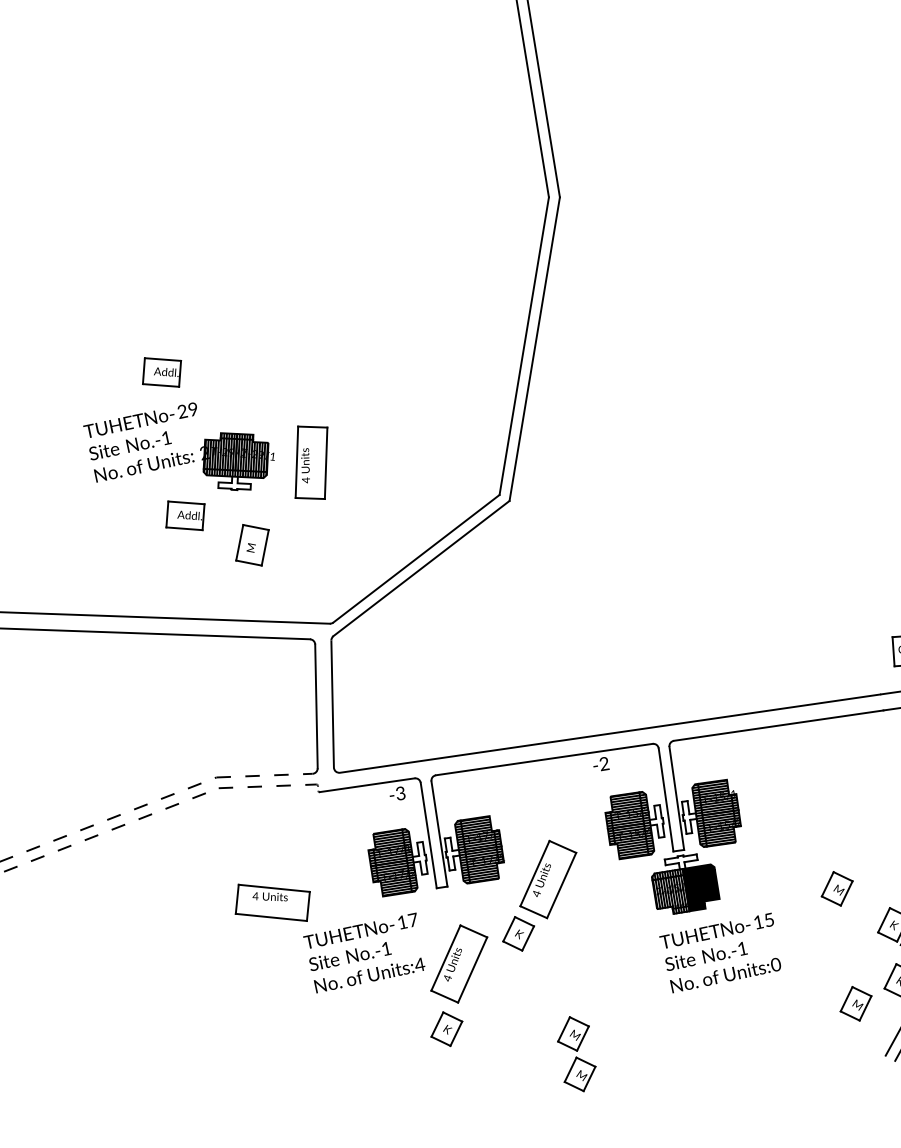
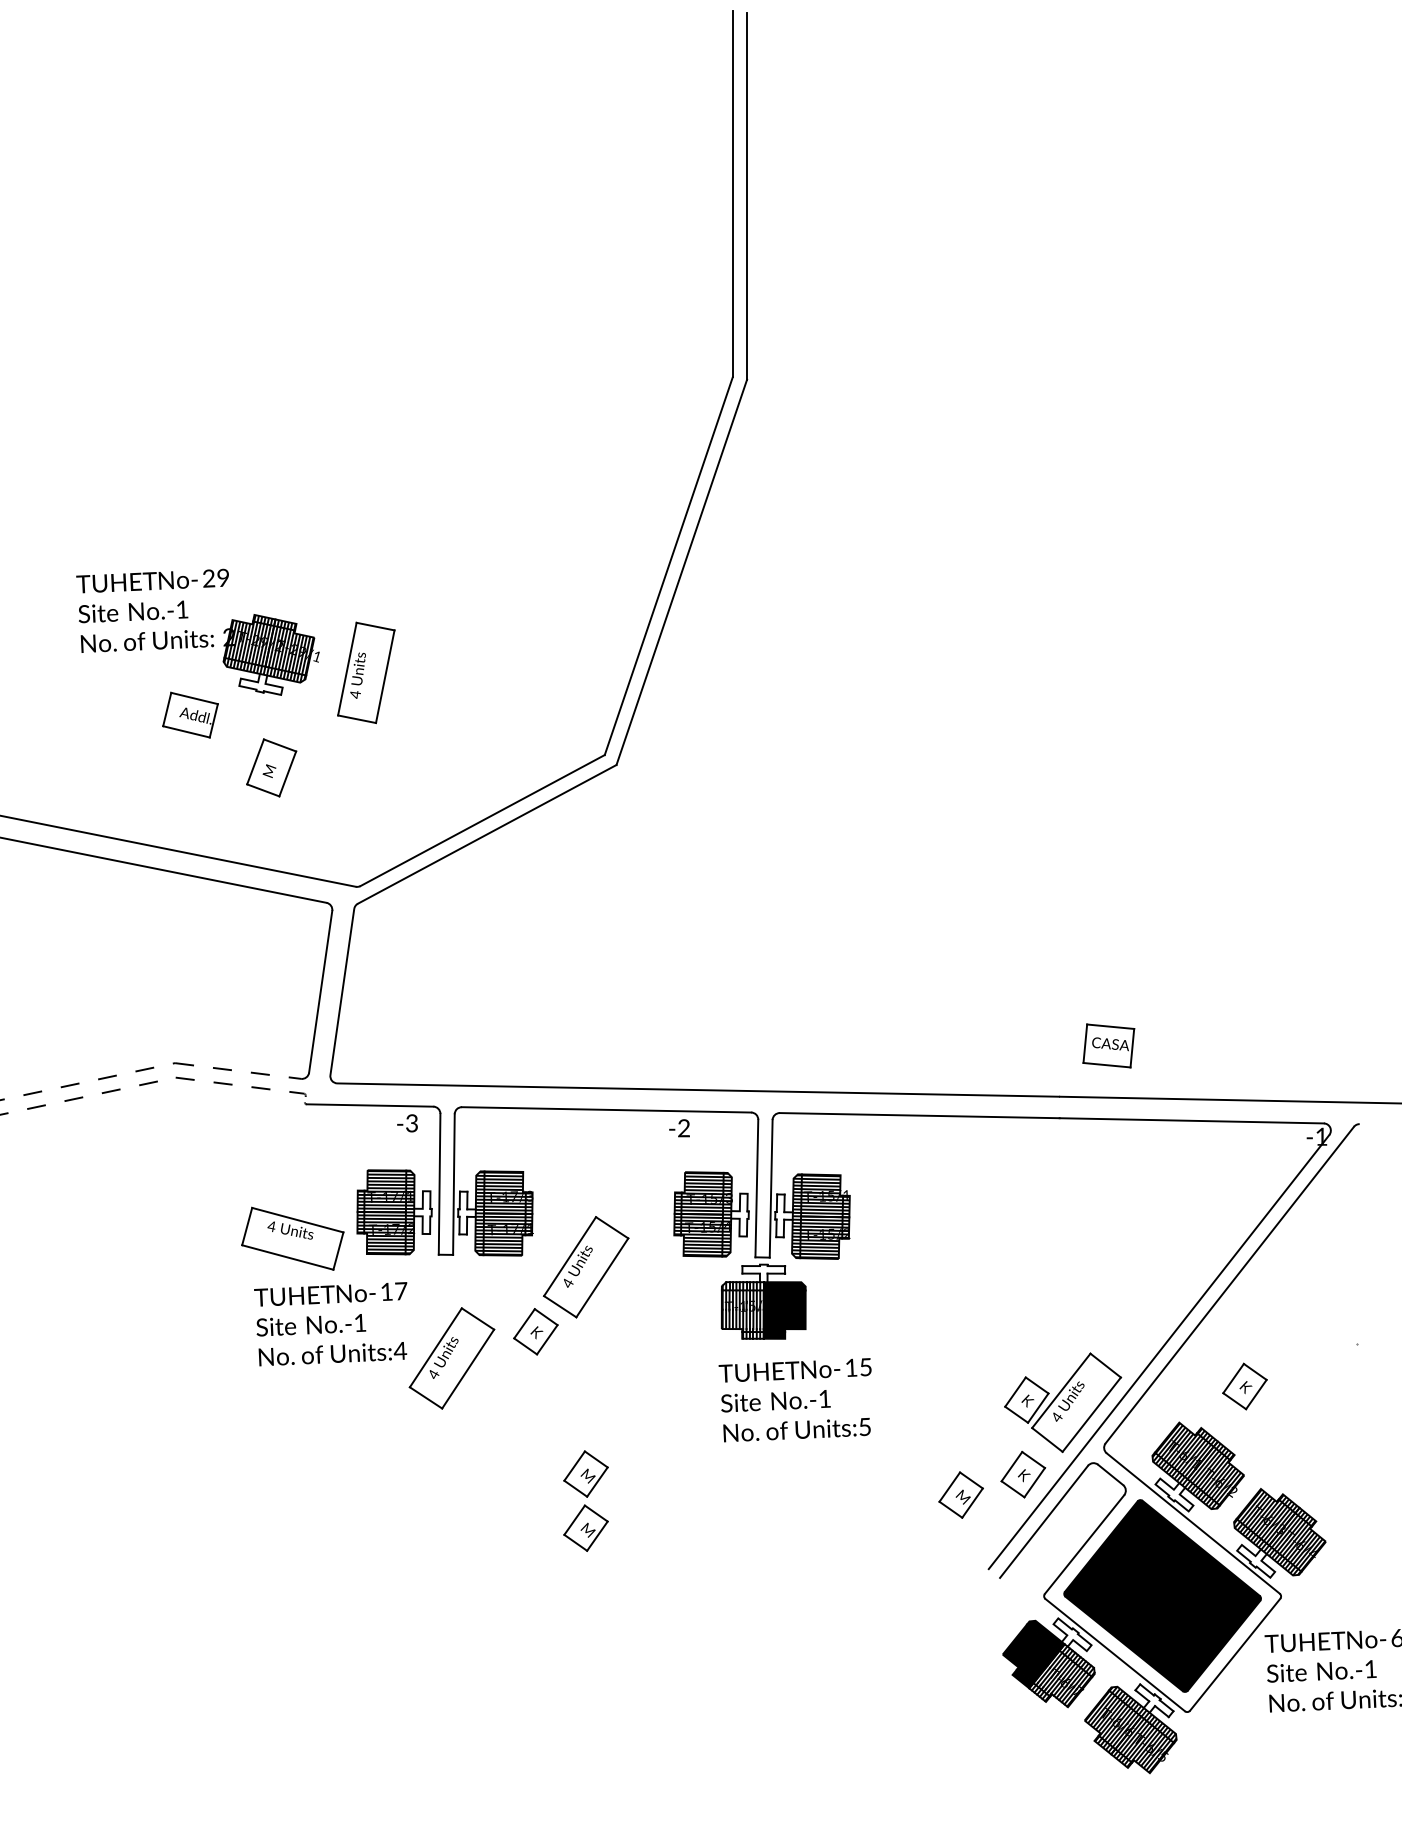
part: (161, 372) -> (190, 522), removed
part: (836, 888) -> (960, 1340), removed
part: (272, 902) -> (292, 1238), moved
text: (775, 964) -> (864, 1426), Units:0 -> Units:5
part: (446, 1029) -> (421, 1440), removed

